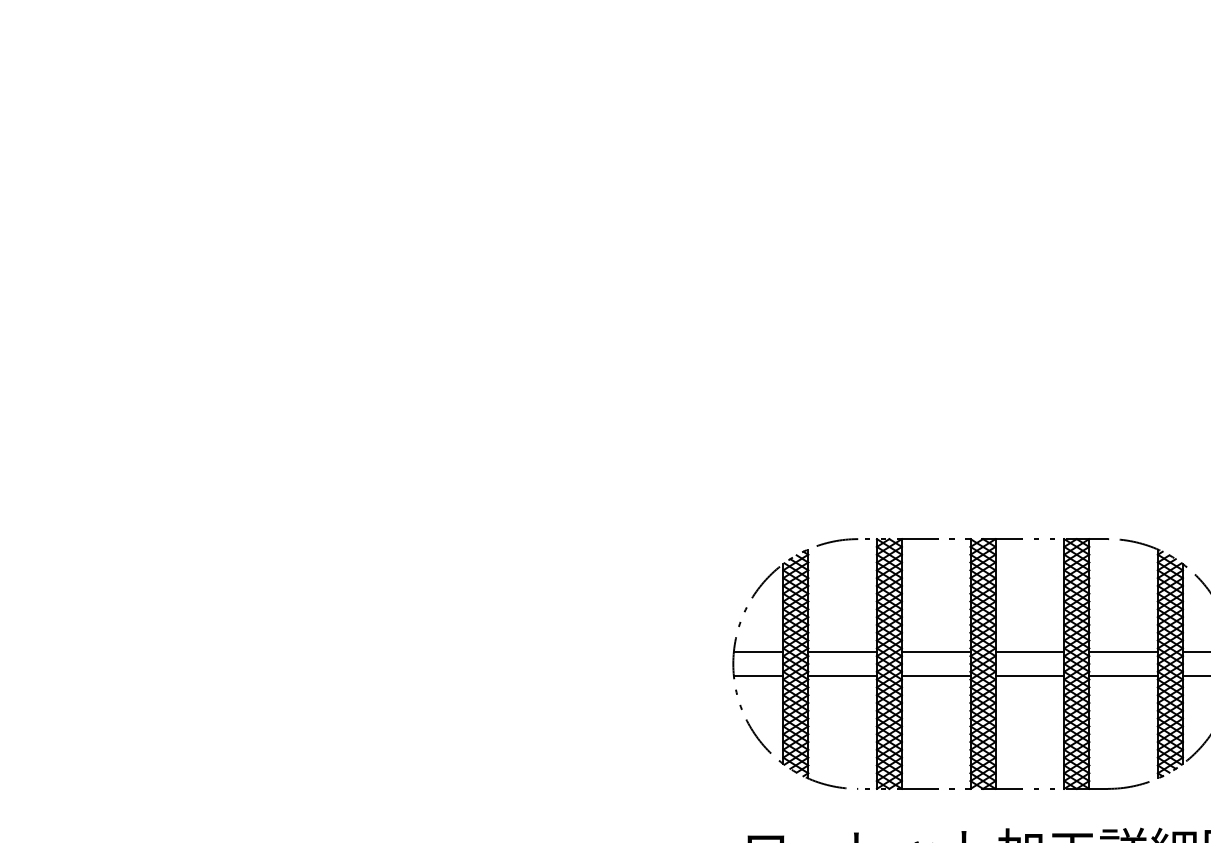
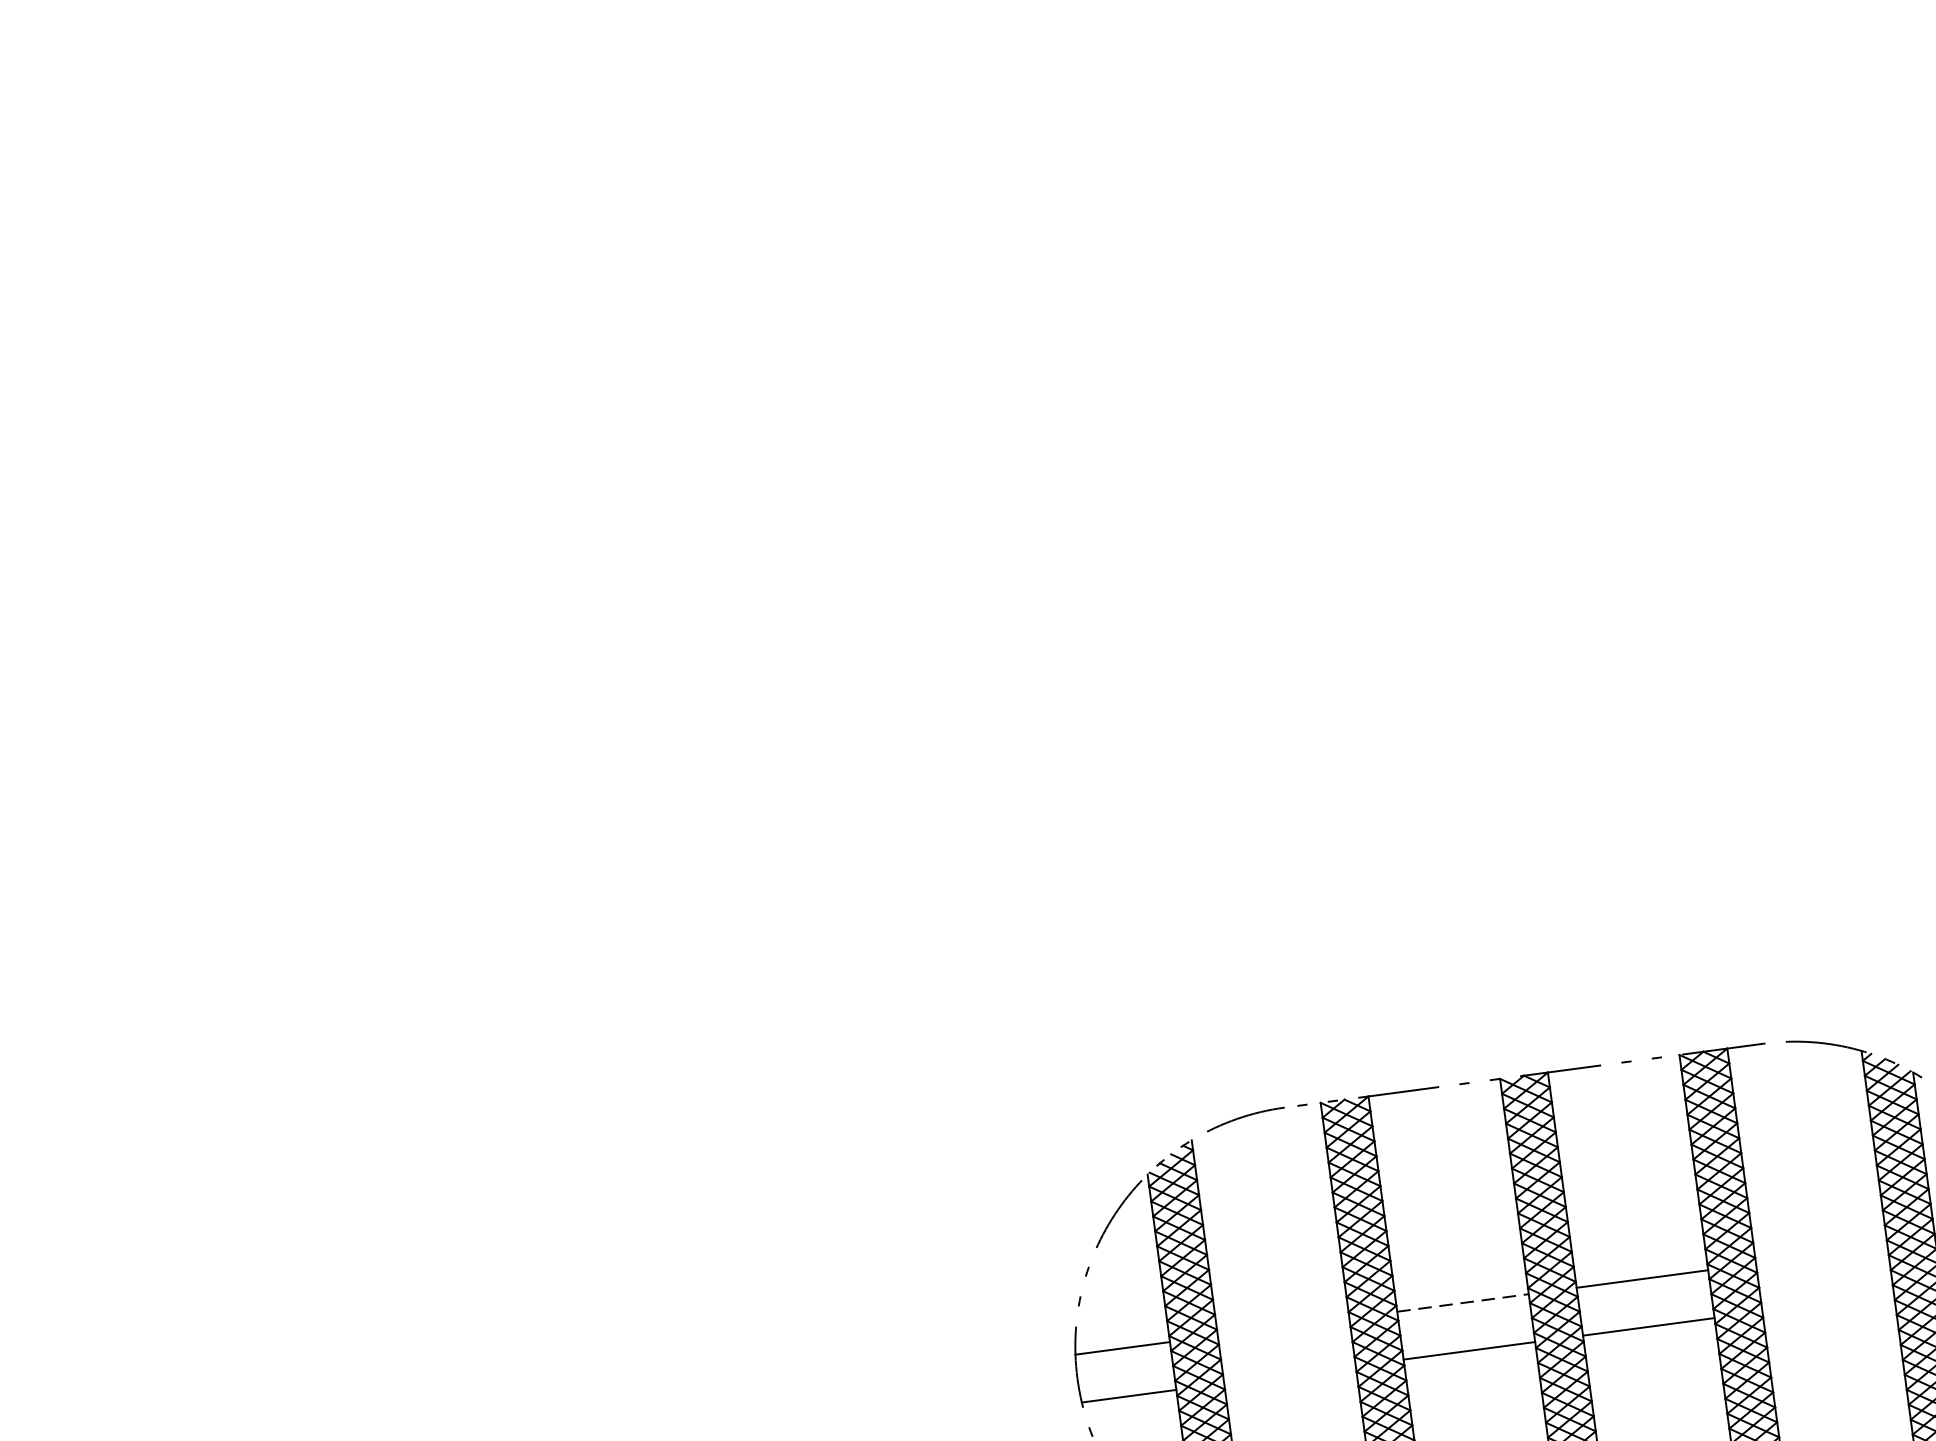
line: (842, 651) -> (1283, 1326), removed
line: (936, 651) -> (1463, 1302), solid -> dashed
line: (1123, 651) -> (1821, 1255), removed
line: (842, 676) -> (1289, 1374), removed
line: (1123, 676) -> (1828, 1302), removed

